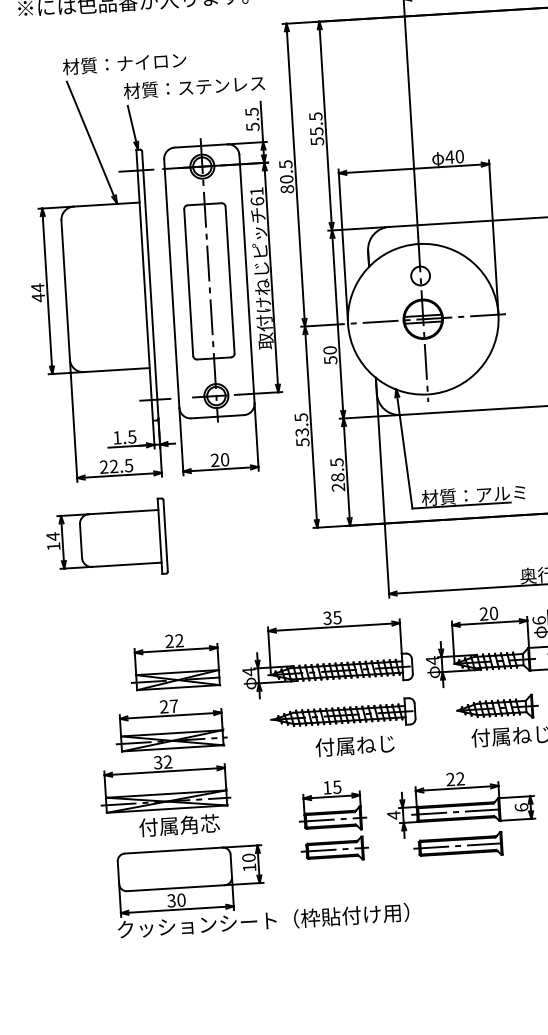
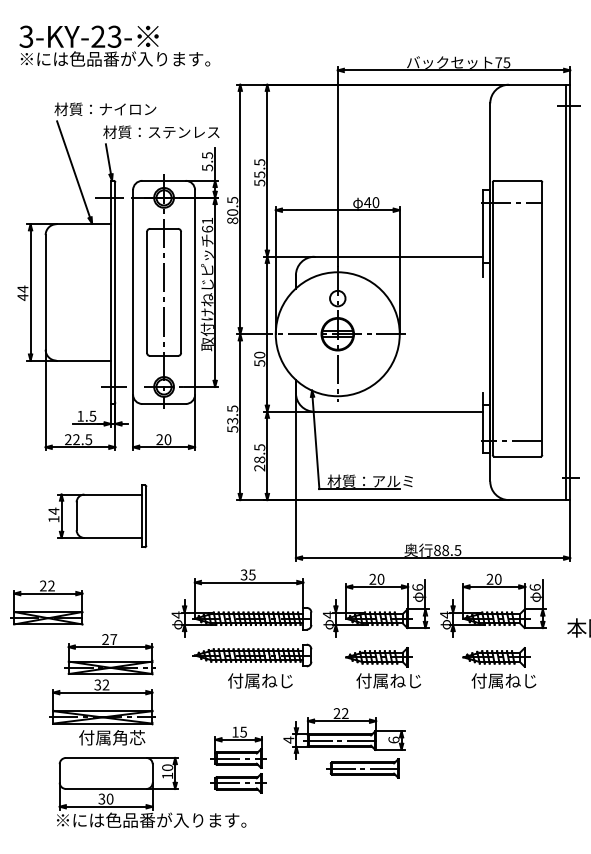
part: (106, 539) -> (97, 516), moved
part: (174, 661) -> (46, 602), moved
part: (333, 820) -> (238, 759), moved
part: (457, 846) -> (362, 768), moved
text: (263, 921) -> (176, 820), クッションシート（枠貼付け用） -> ※には色品番が入ります。

